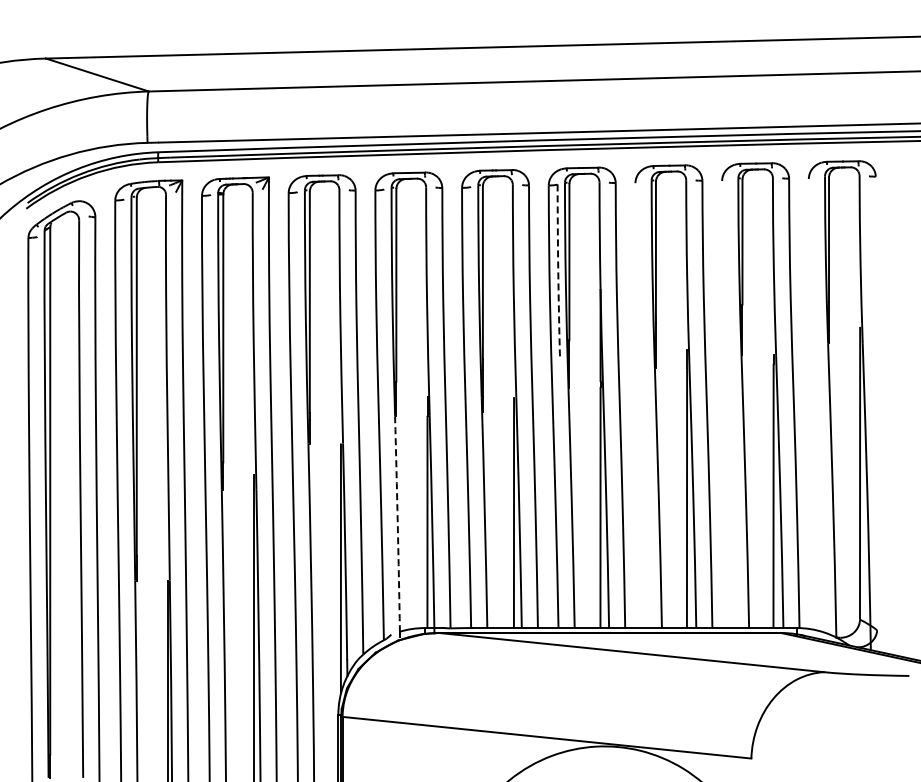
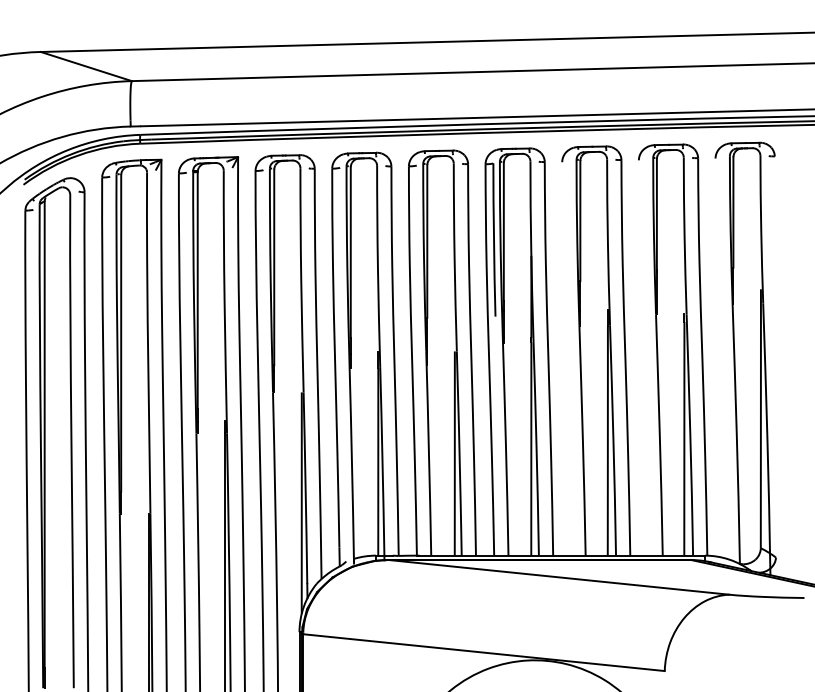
arc: (558, 271) -> (494, 240), dashed -> solid
arc: (397, 524) -> (351, 464), dashed -> solid

